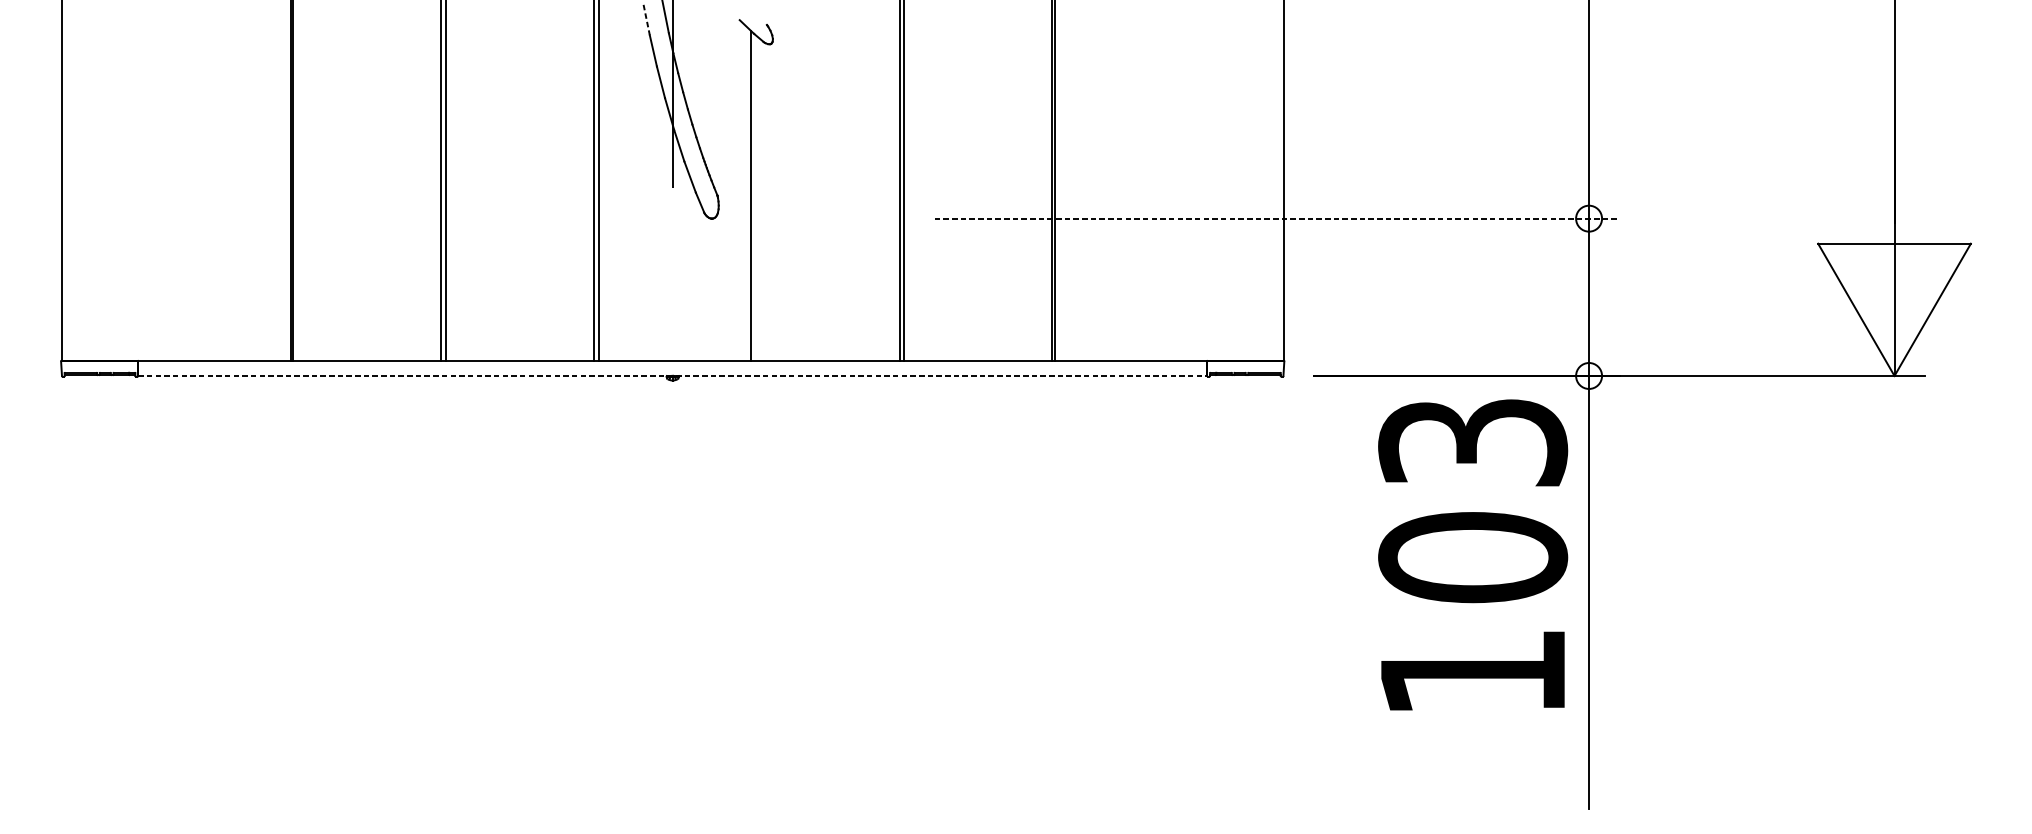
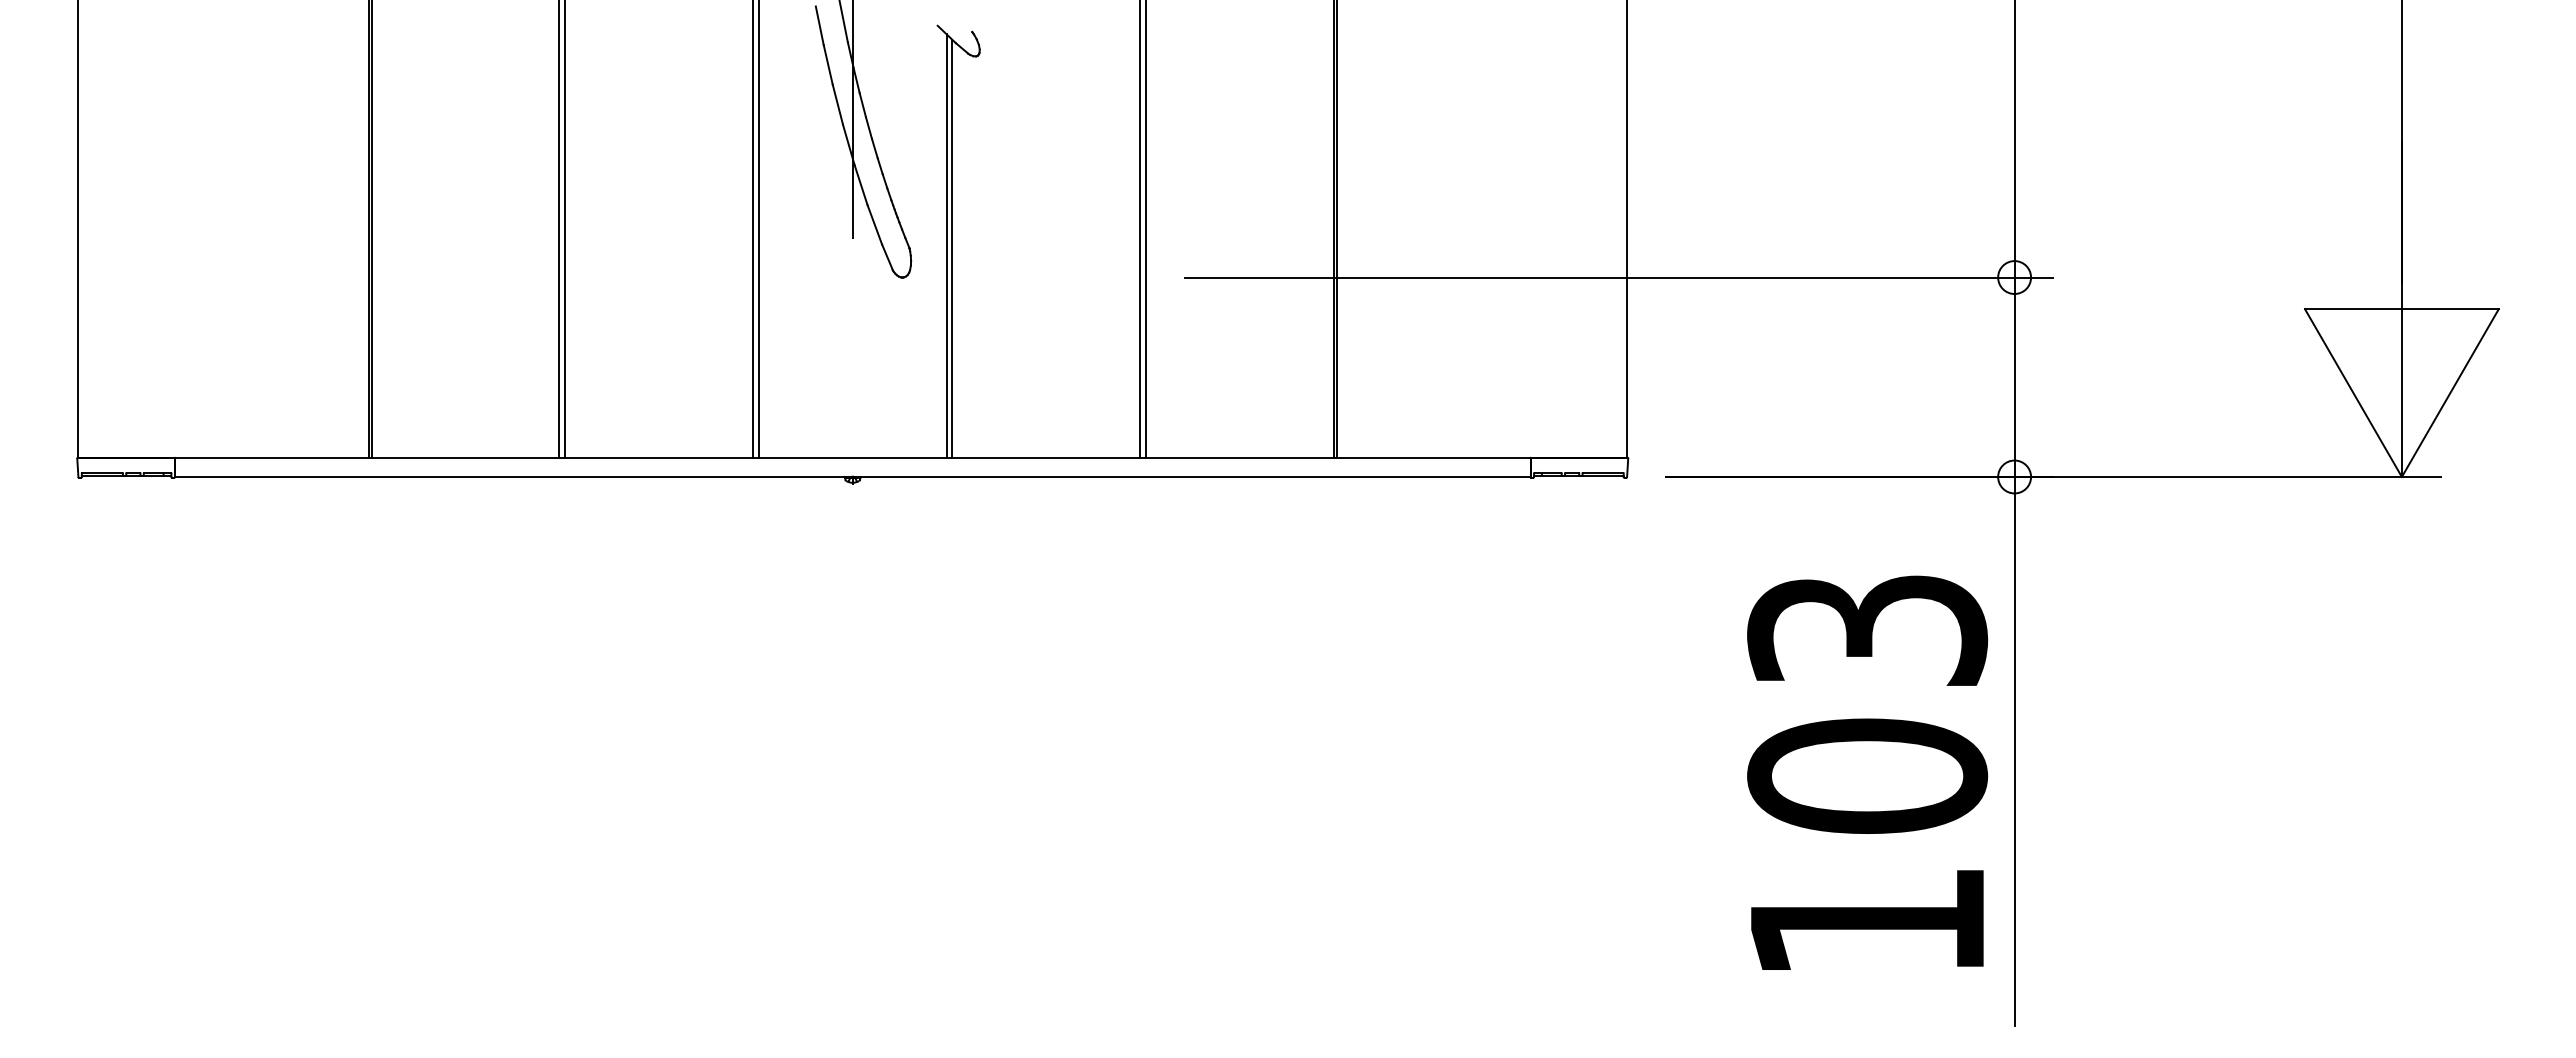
line: (646, 19) -> (819, 25), dashed -> solid
line: (746, 193) -> (946, 245), added
line: (1277, 218) -> (1619, 277), dashed -> solid
line: (672, 376) -> (852, 477), dashed -> solid
text: (1473, 554) -> (1867, 772), moved

